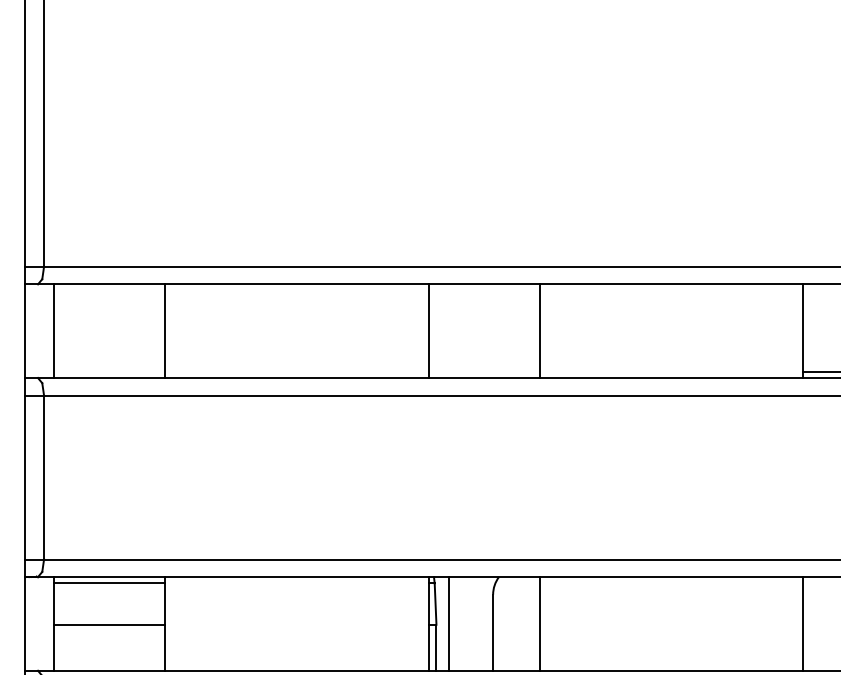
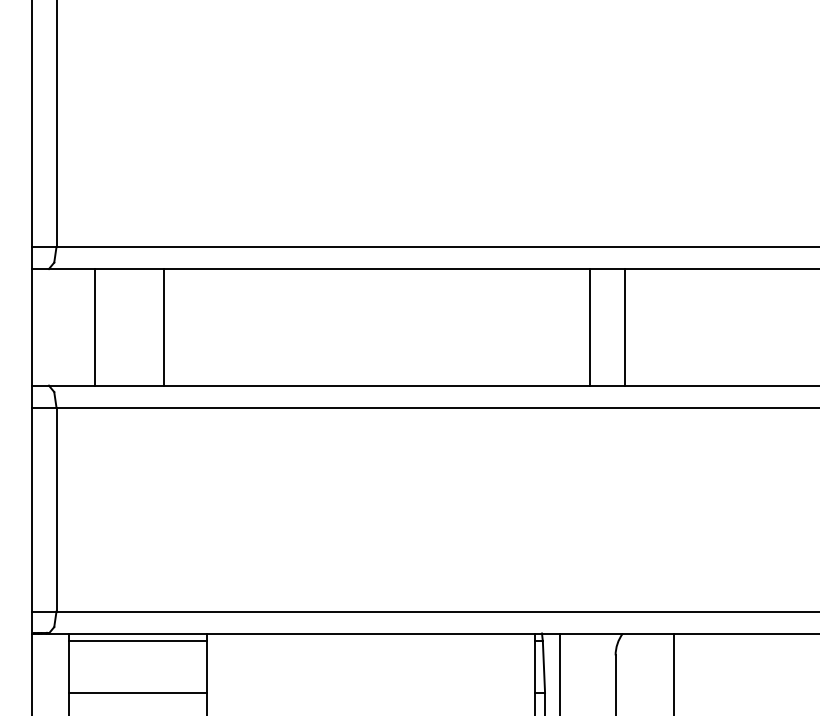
line: (54, 331) -> (95, 327), moved
line: (165, 331) -> (164, 327), moved
line: (428, 331) -> (589, 327), moved
line: (540, 331) -> (626, 327), moved

